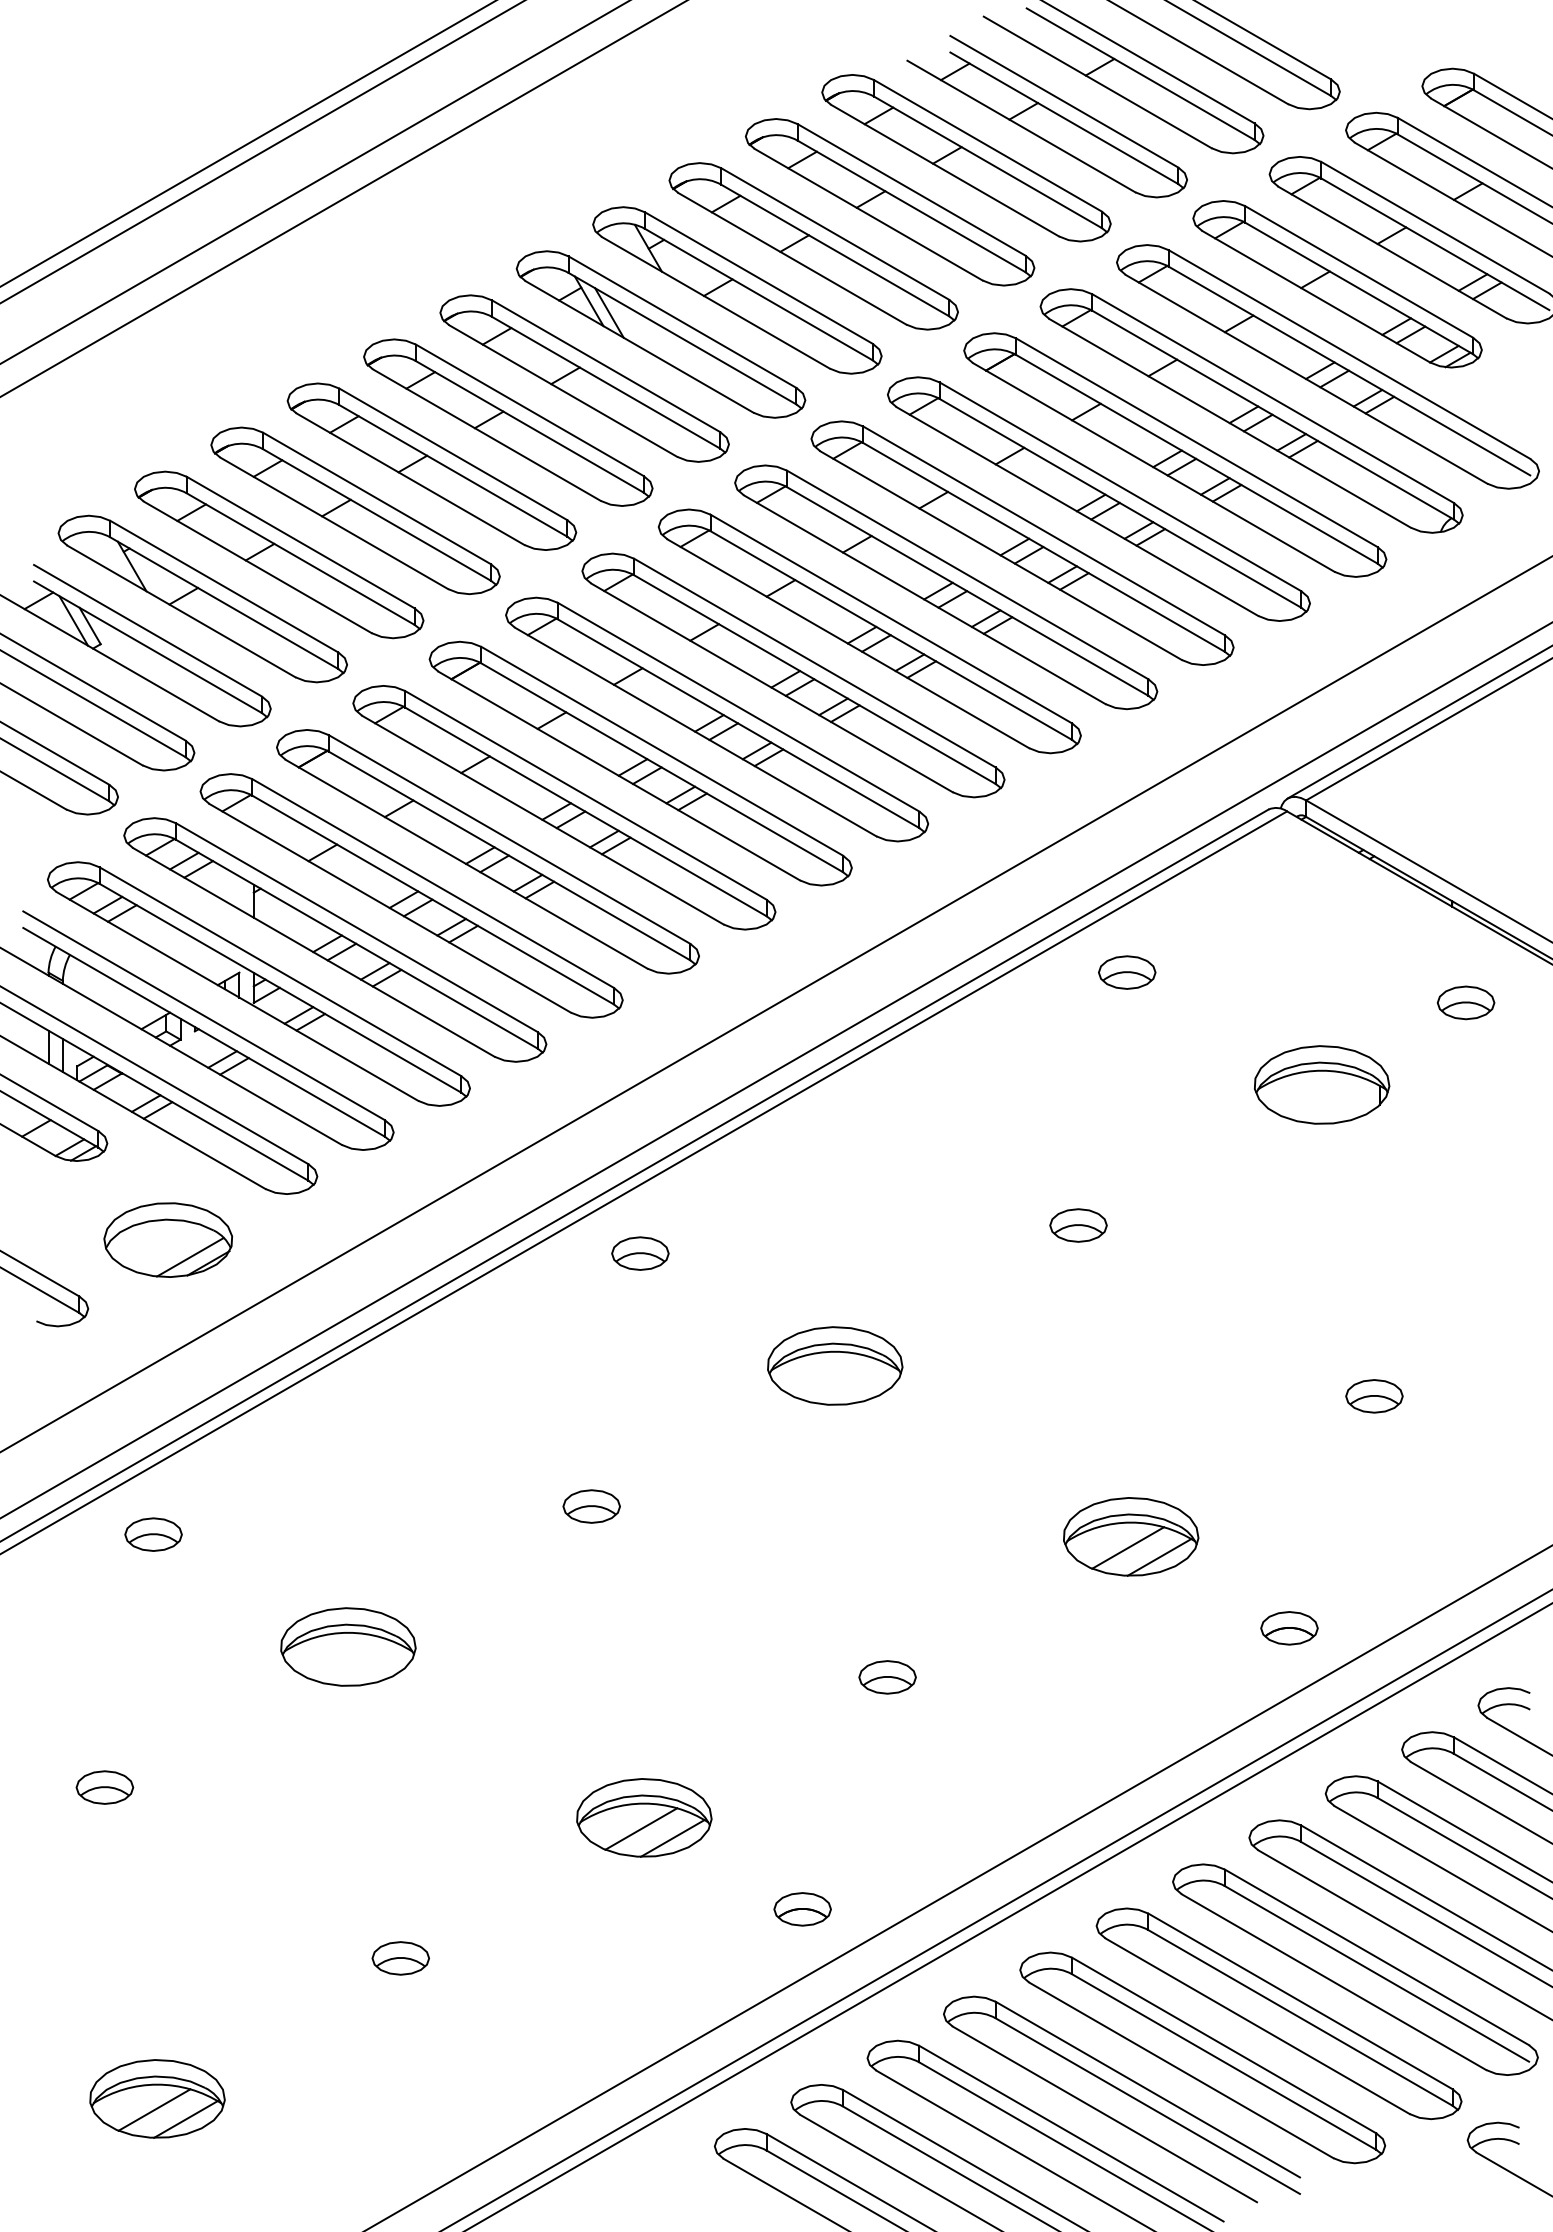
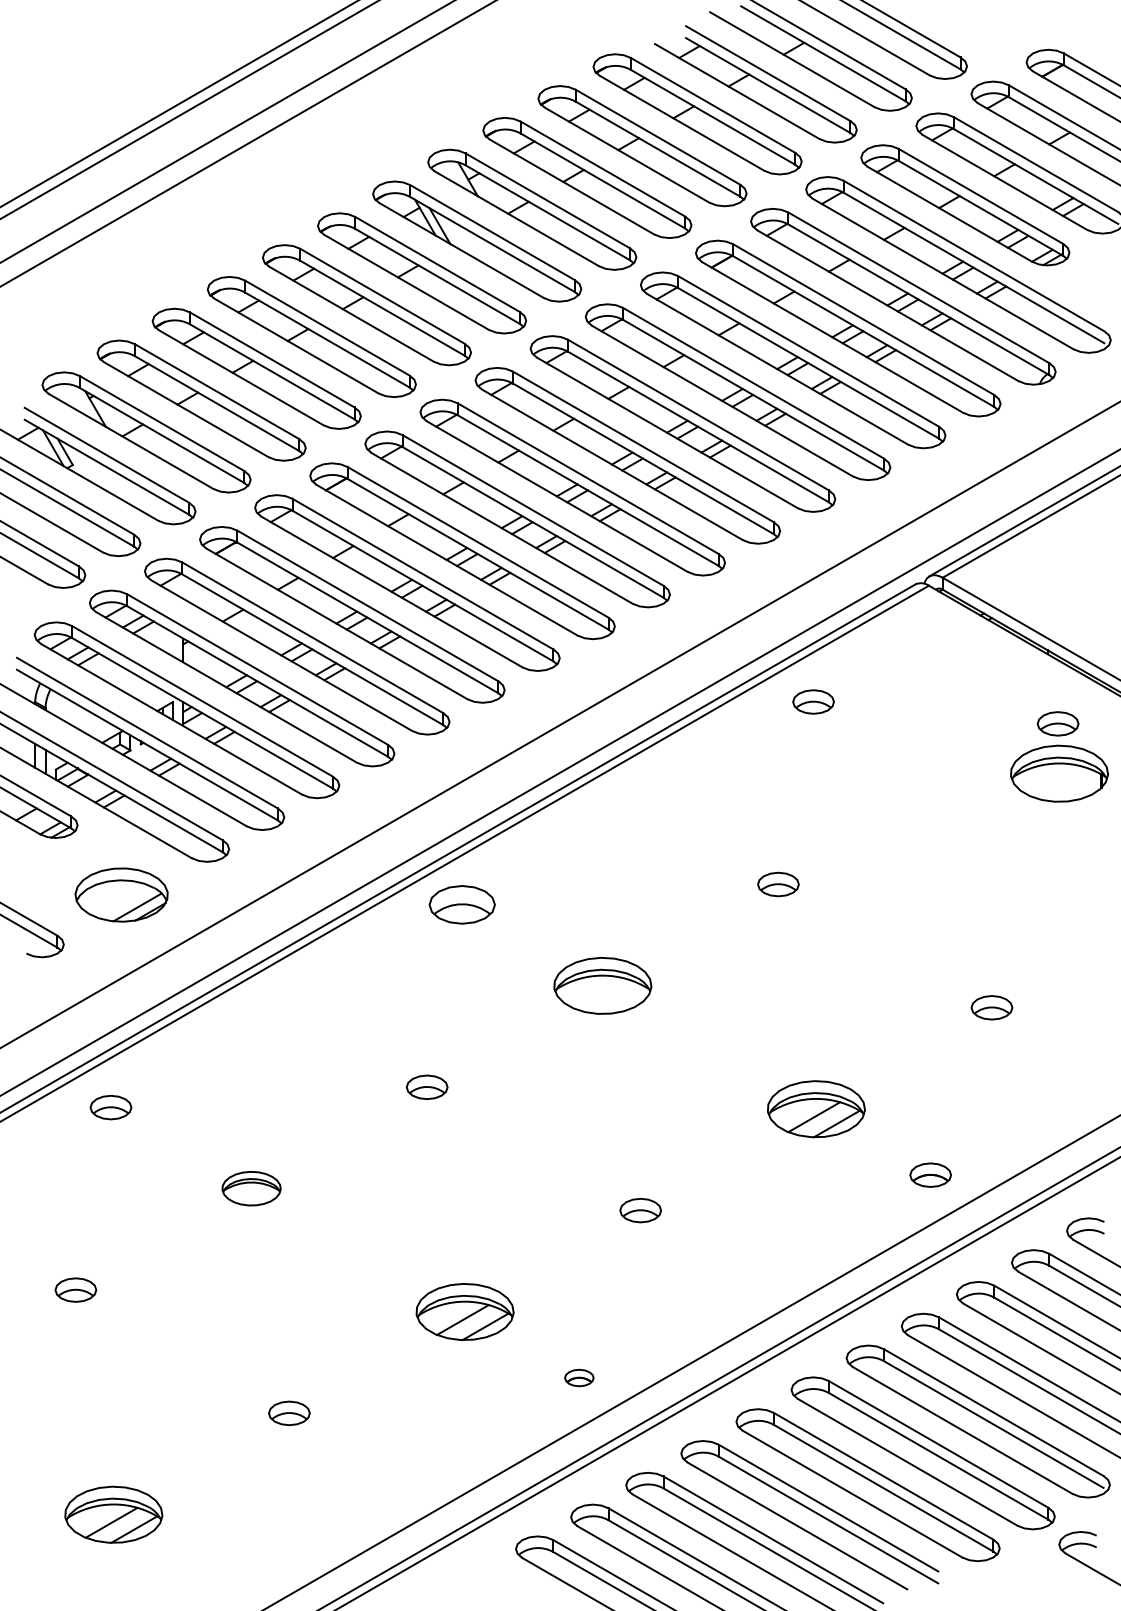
part: (1322, 1084) -> (1059, 773), moved
part: (640, 1253) -> (462, 904), size x1.6
part: (348, 1646) -> (251, 1188), size x0.6
part: (802, 1909) -> (579, 1378), size x0.7

